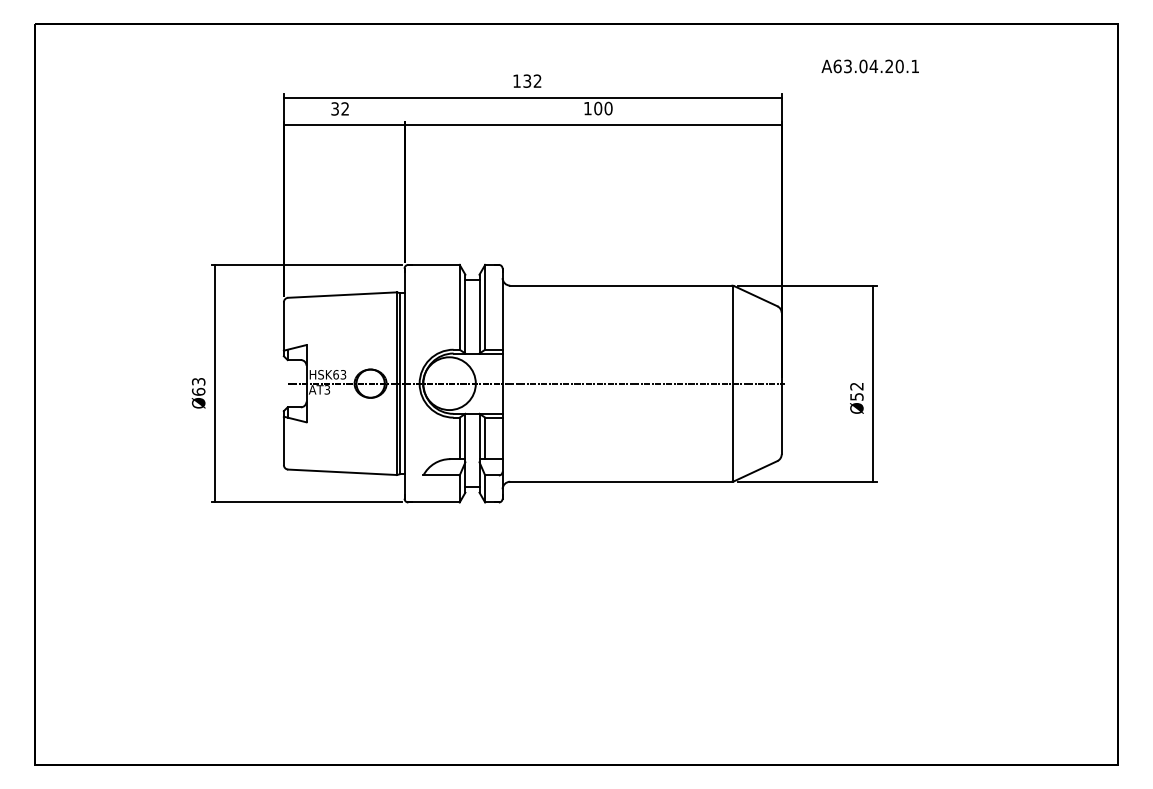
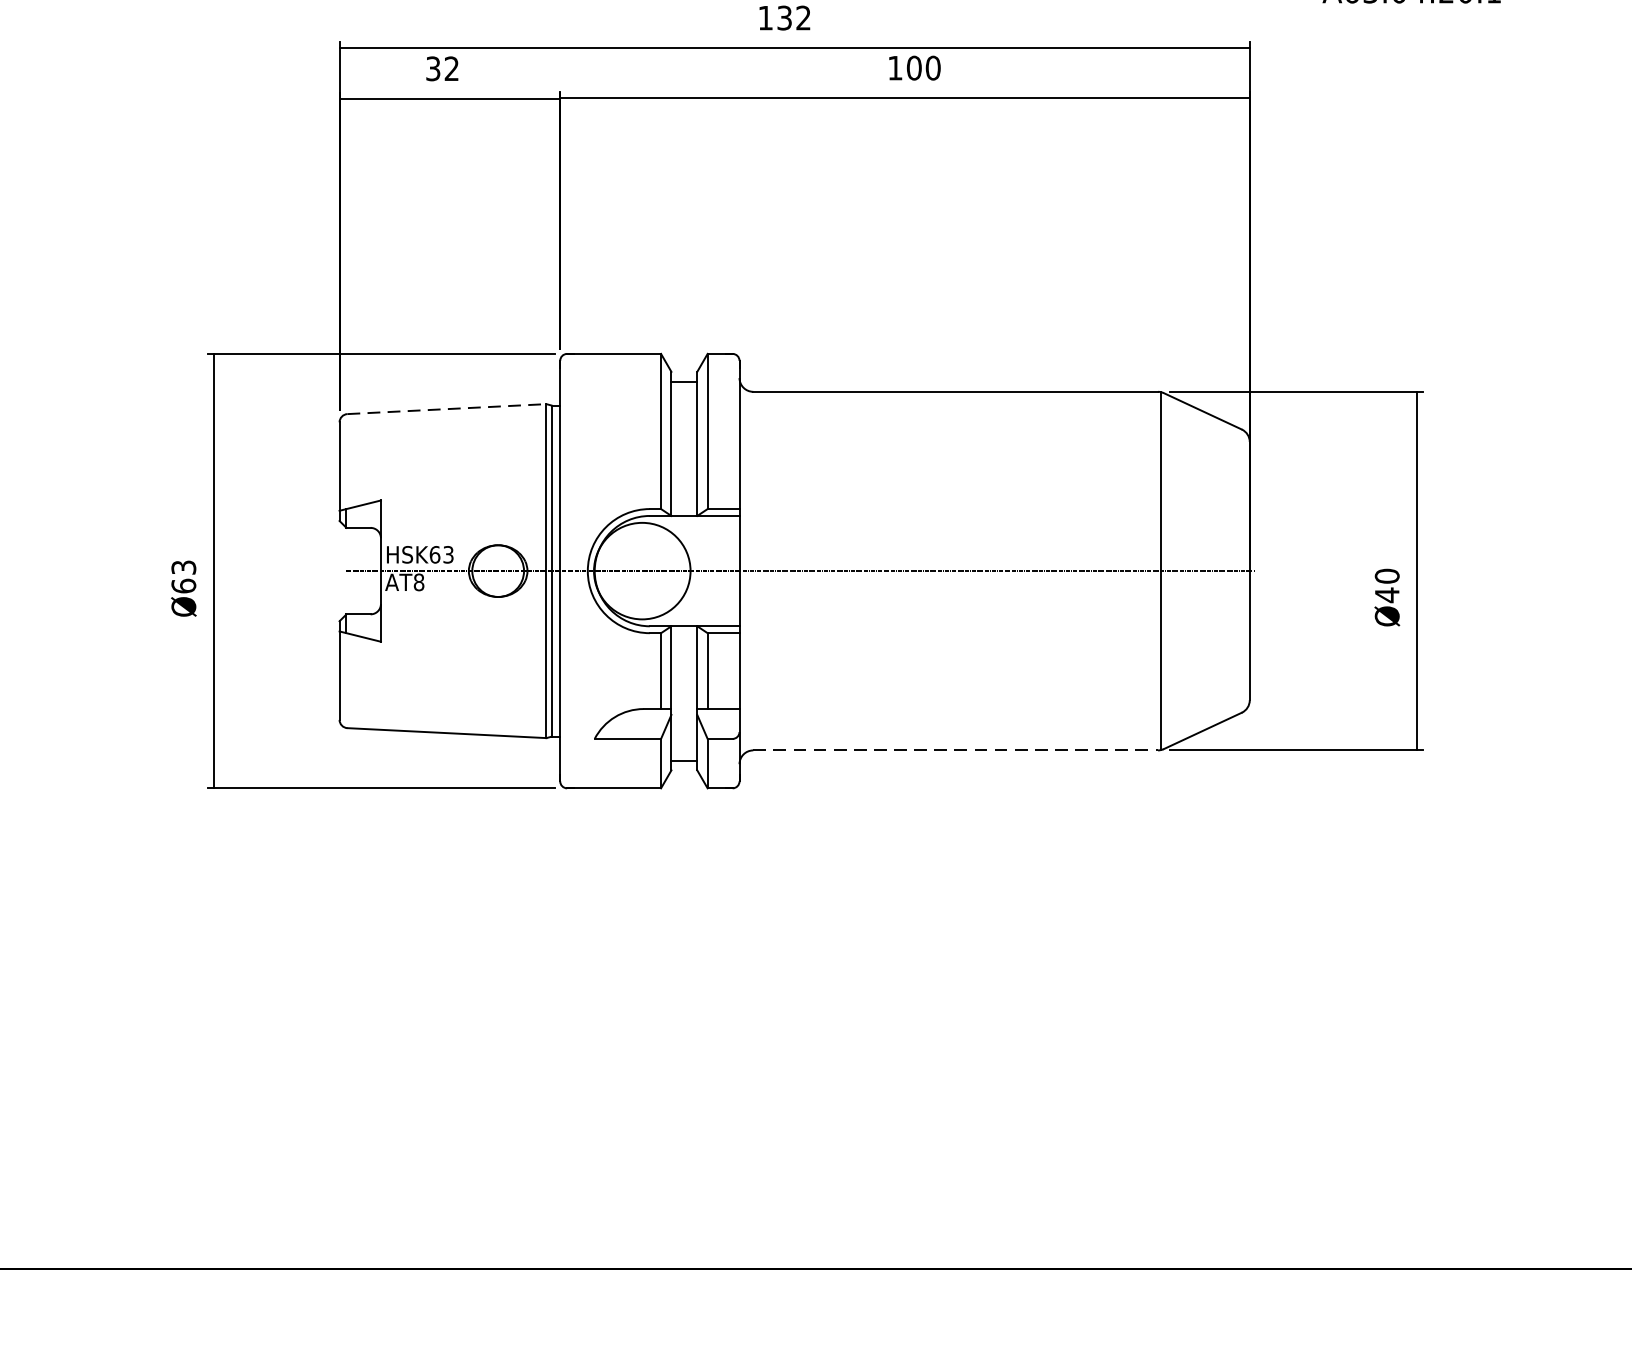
line: (343, 295) -> (448, 409), solid -> dashed
text: (327, 389) -> (419, 581), AT3 -> AT8
text: (856, 391) -> (1386, 585), Ø52 -> Ø40
line: (620, 481) -> (955, 749), solid -> dashed

